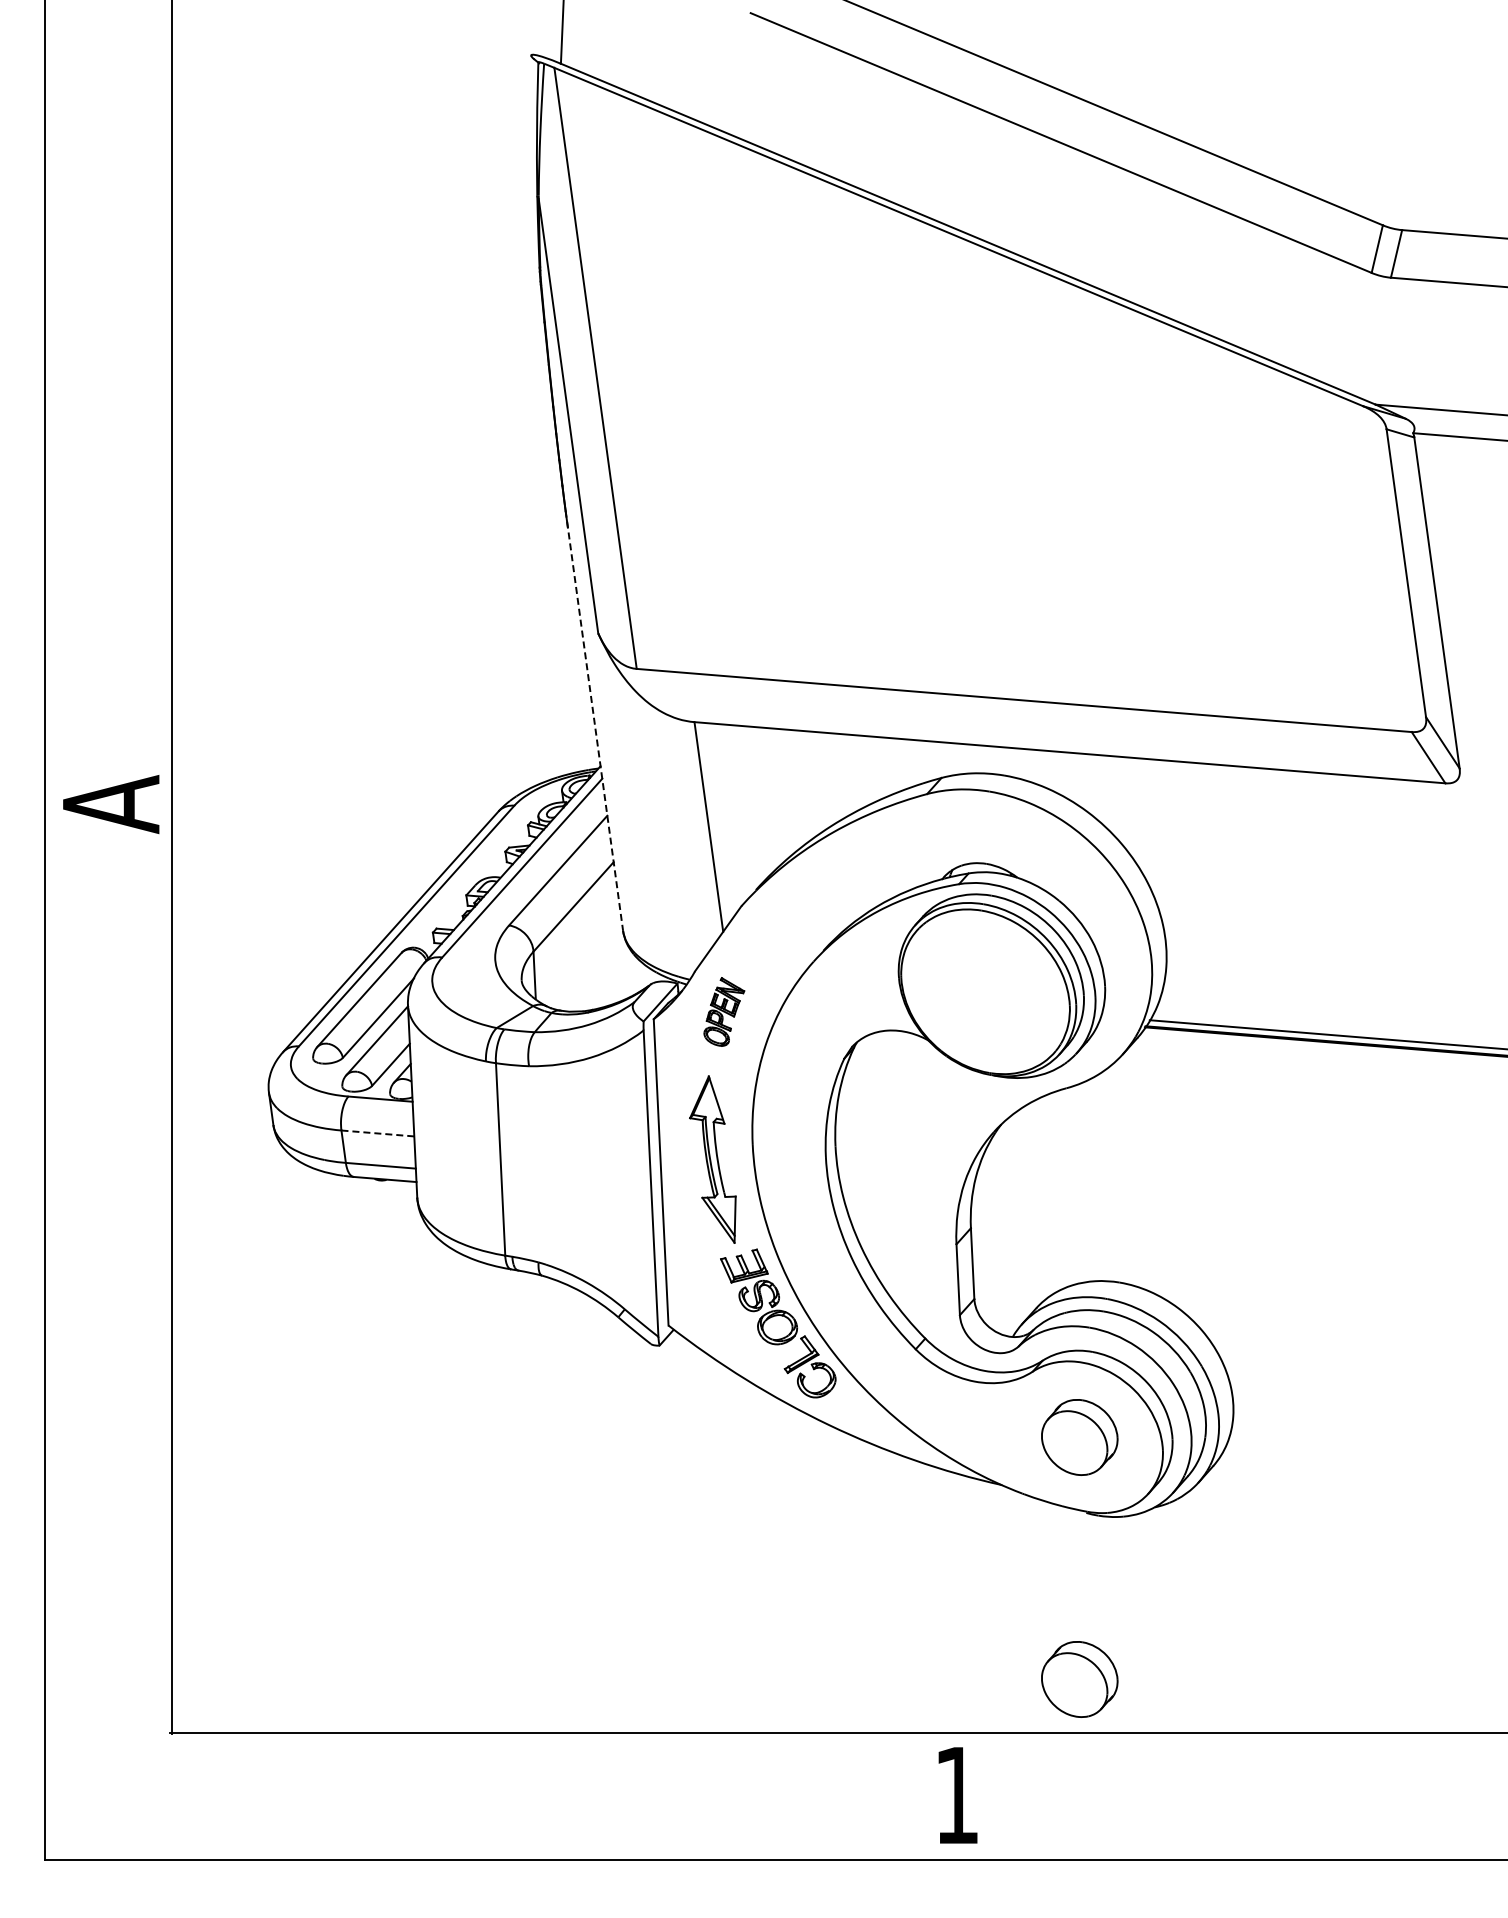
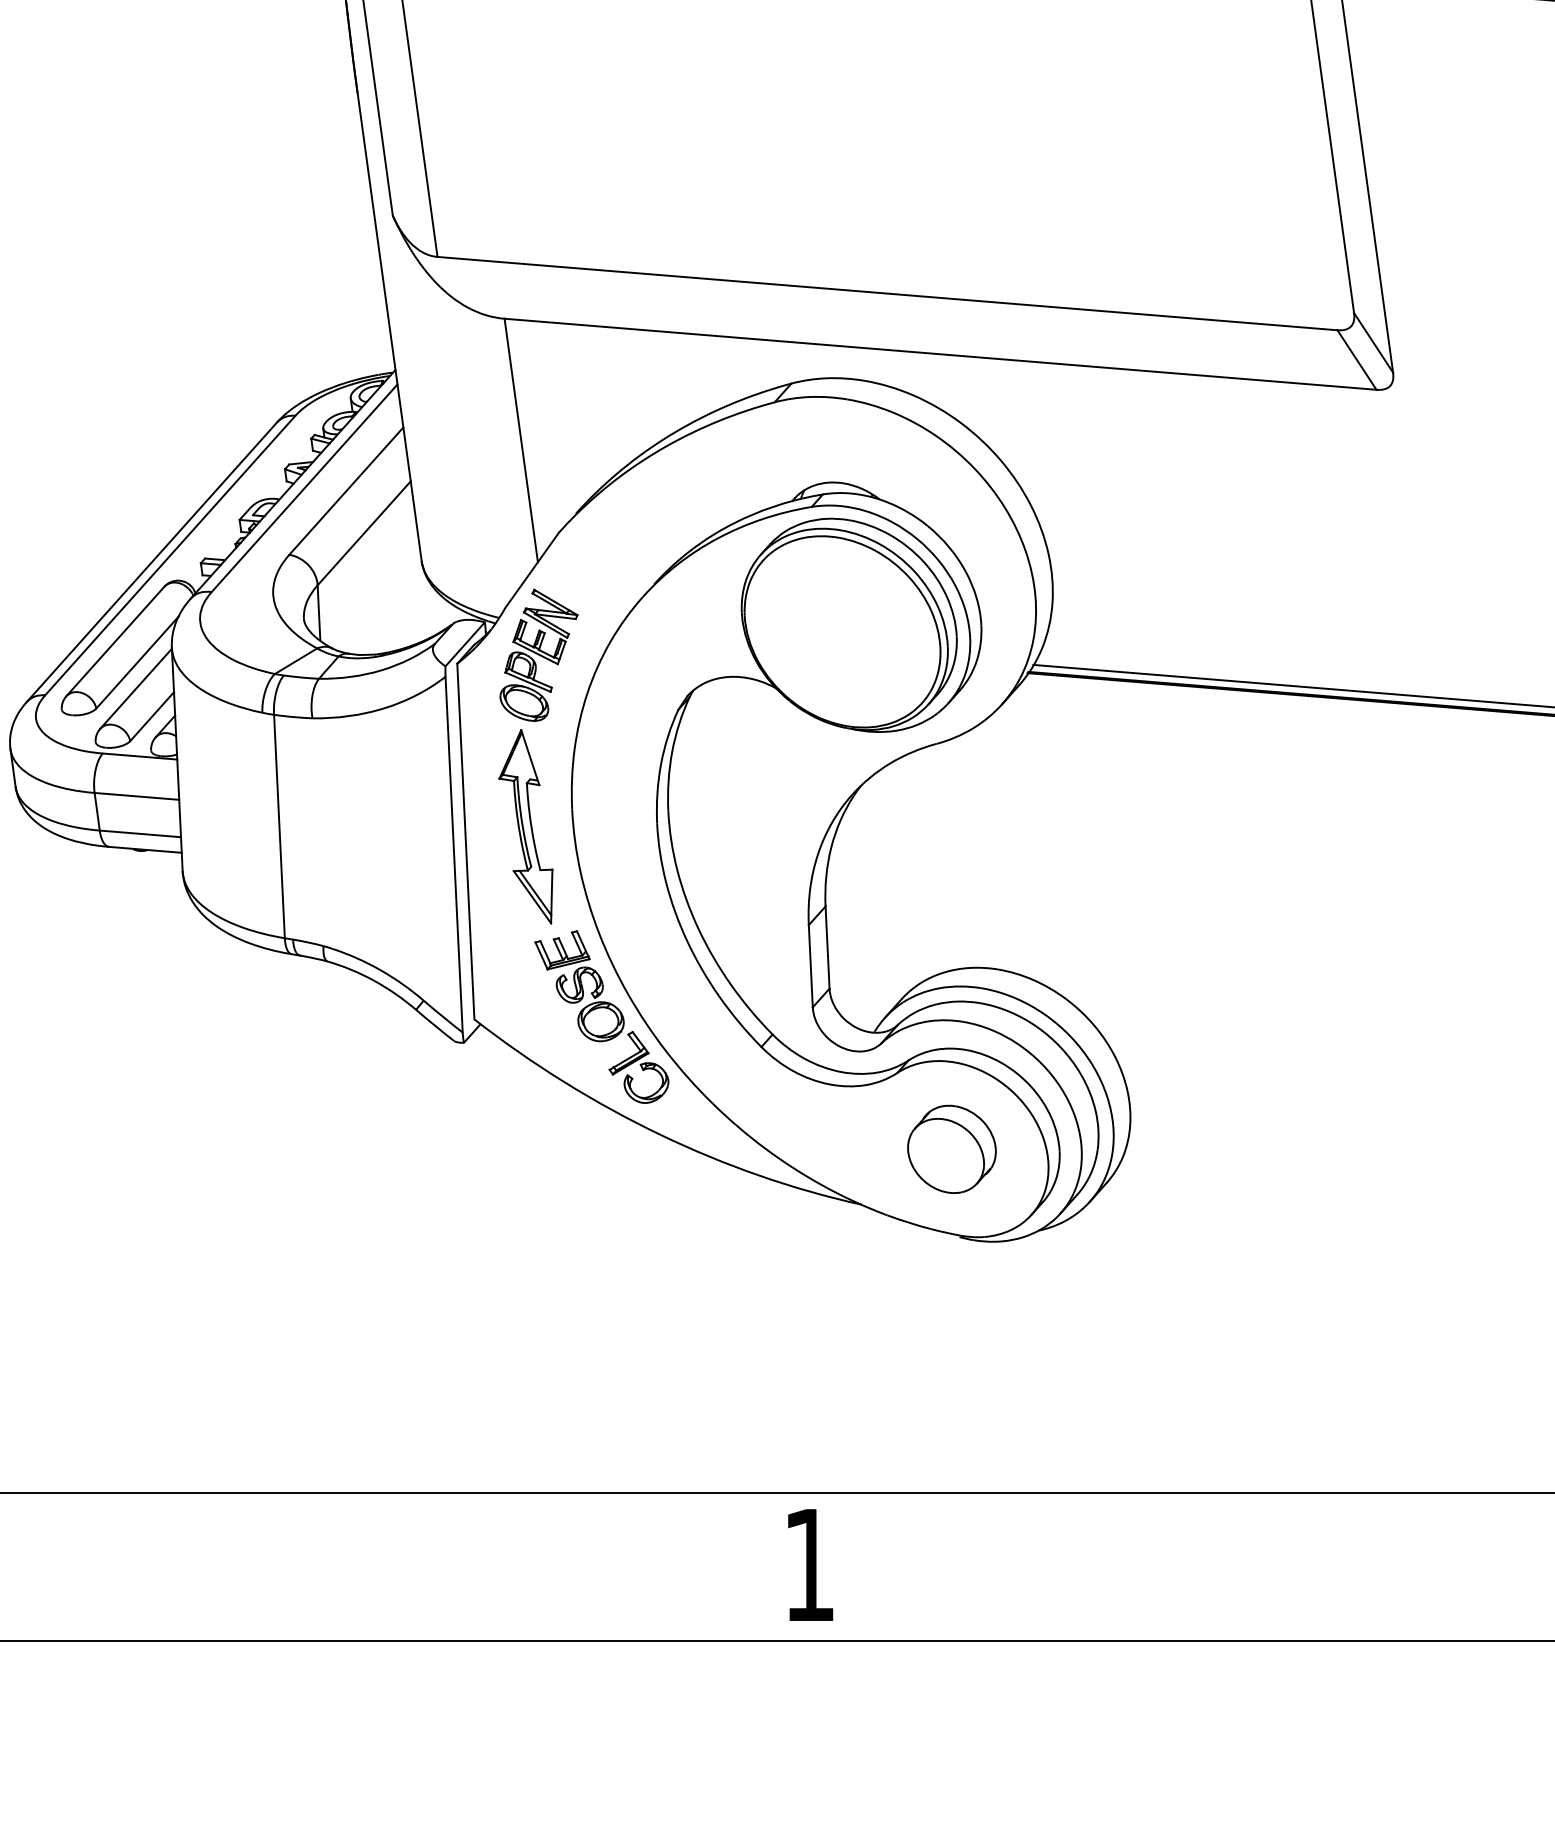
line: (594, 721) -> (388, 318), dashed -> solid
part: (724, 1011) -> (539, 654), size x1.67
line: (377, 1133) -> (136, 796), dashed -> solid
part: (1079, 1679) -> (951, 1430), removed

